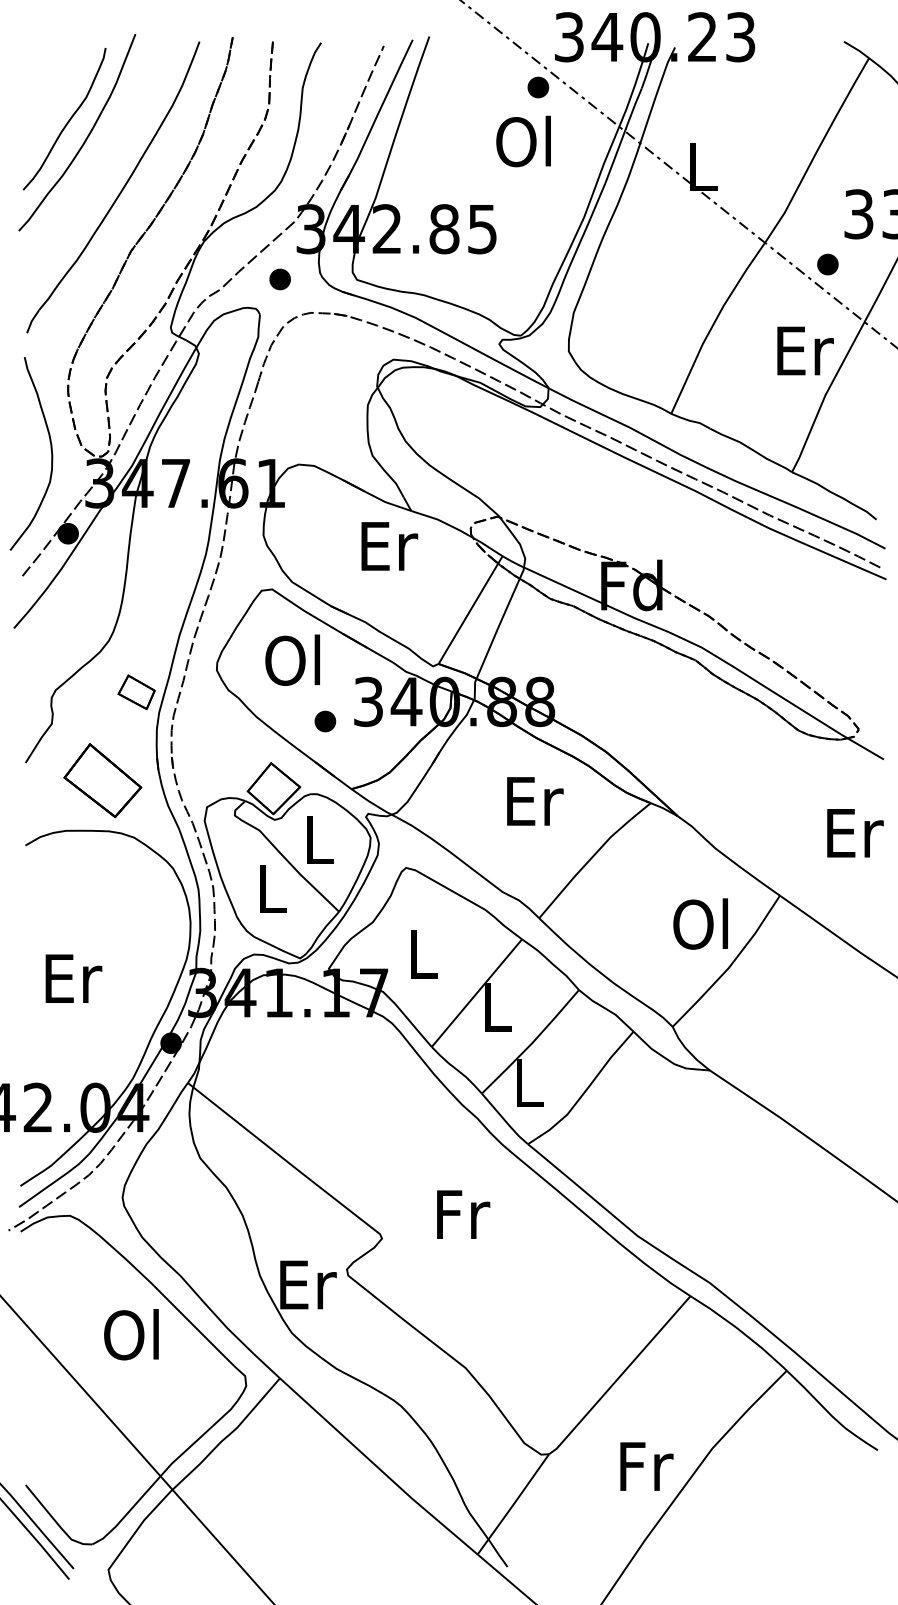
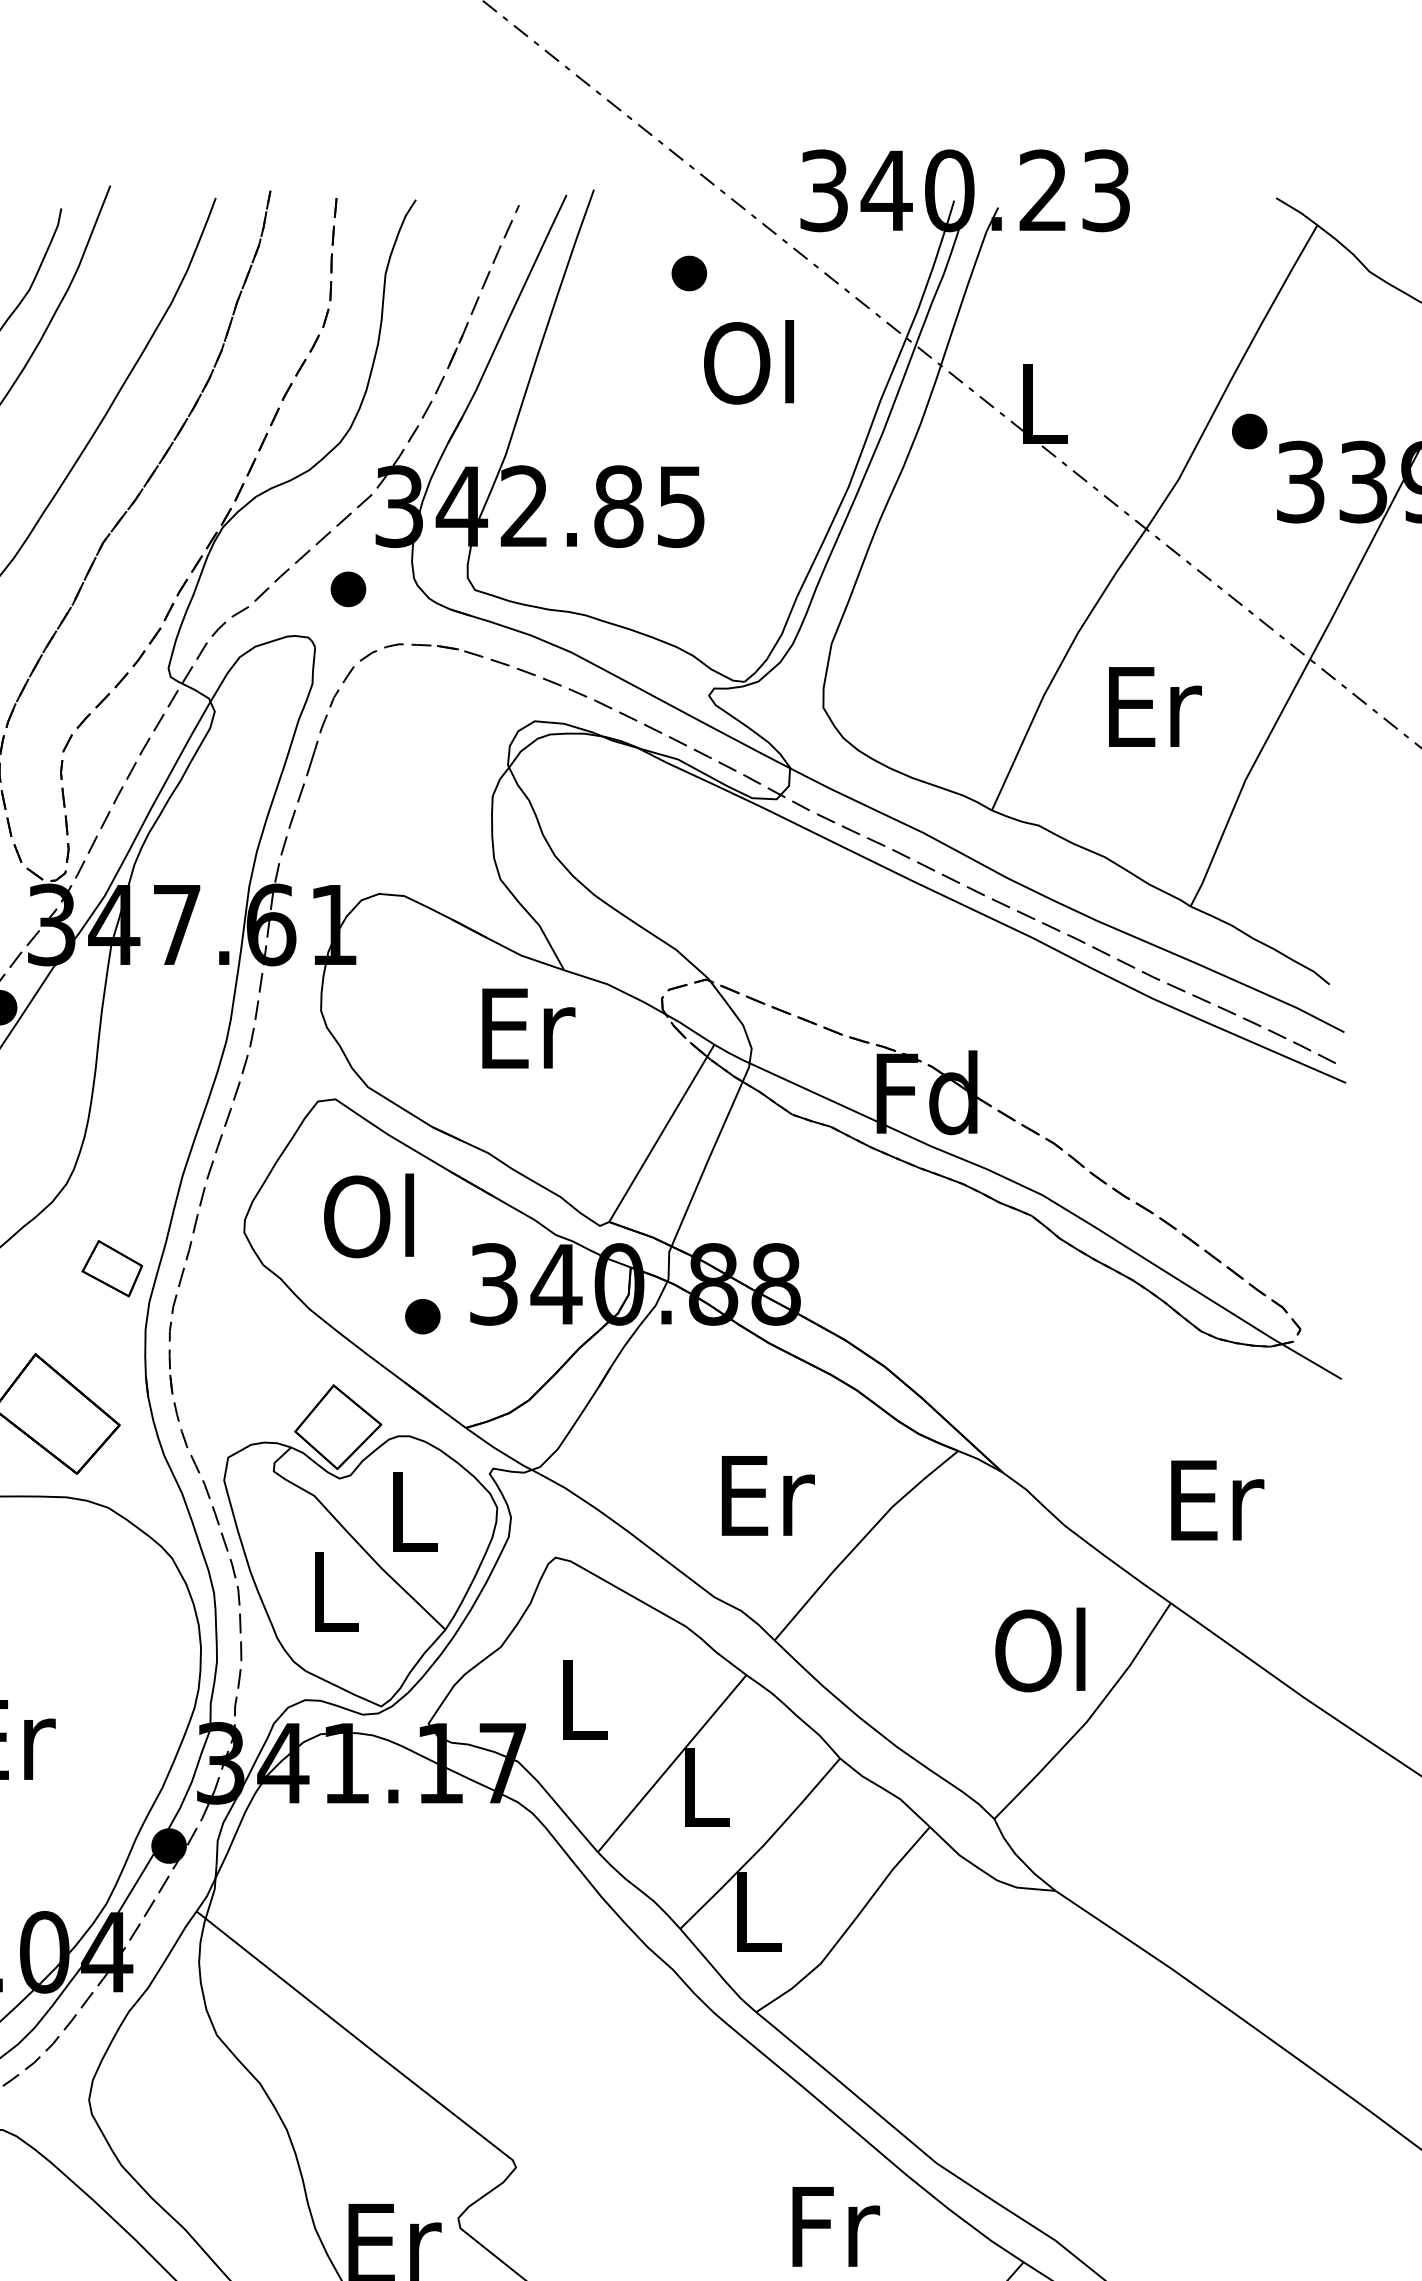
part: (538, 87) -> (689, 273), moved
part: (827, 264) -> (1249, 431), moved
text: (805, 350) -> (1155, 706), moved
text: (535, 801) -> (768, 1495), moved
text: (855, 833) -> (1217, 1500), moved
text: (463, 1214) -> (836, 2226), moved

